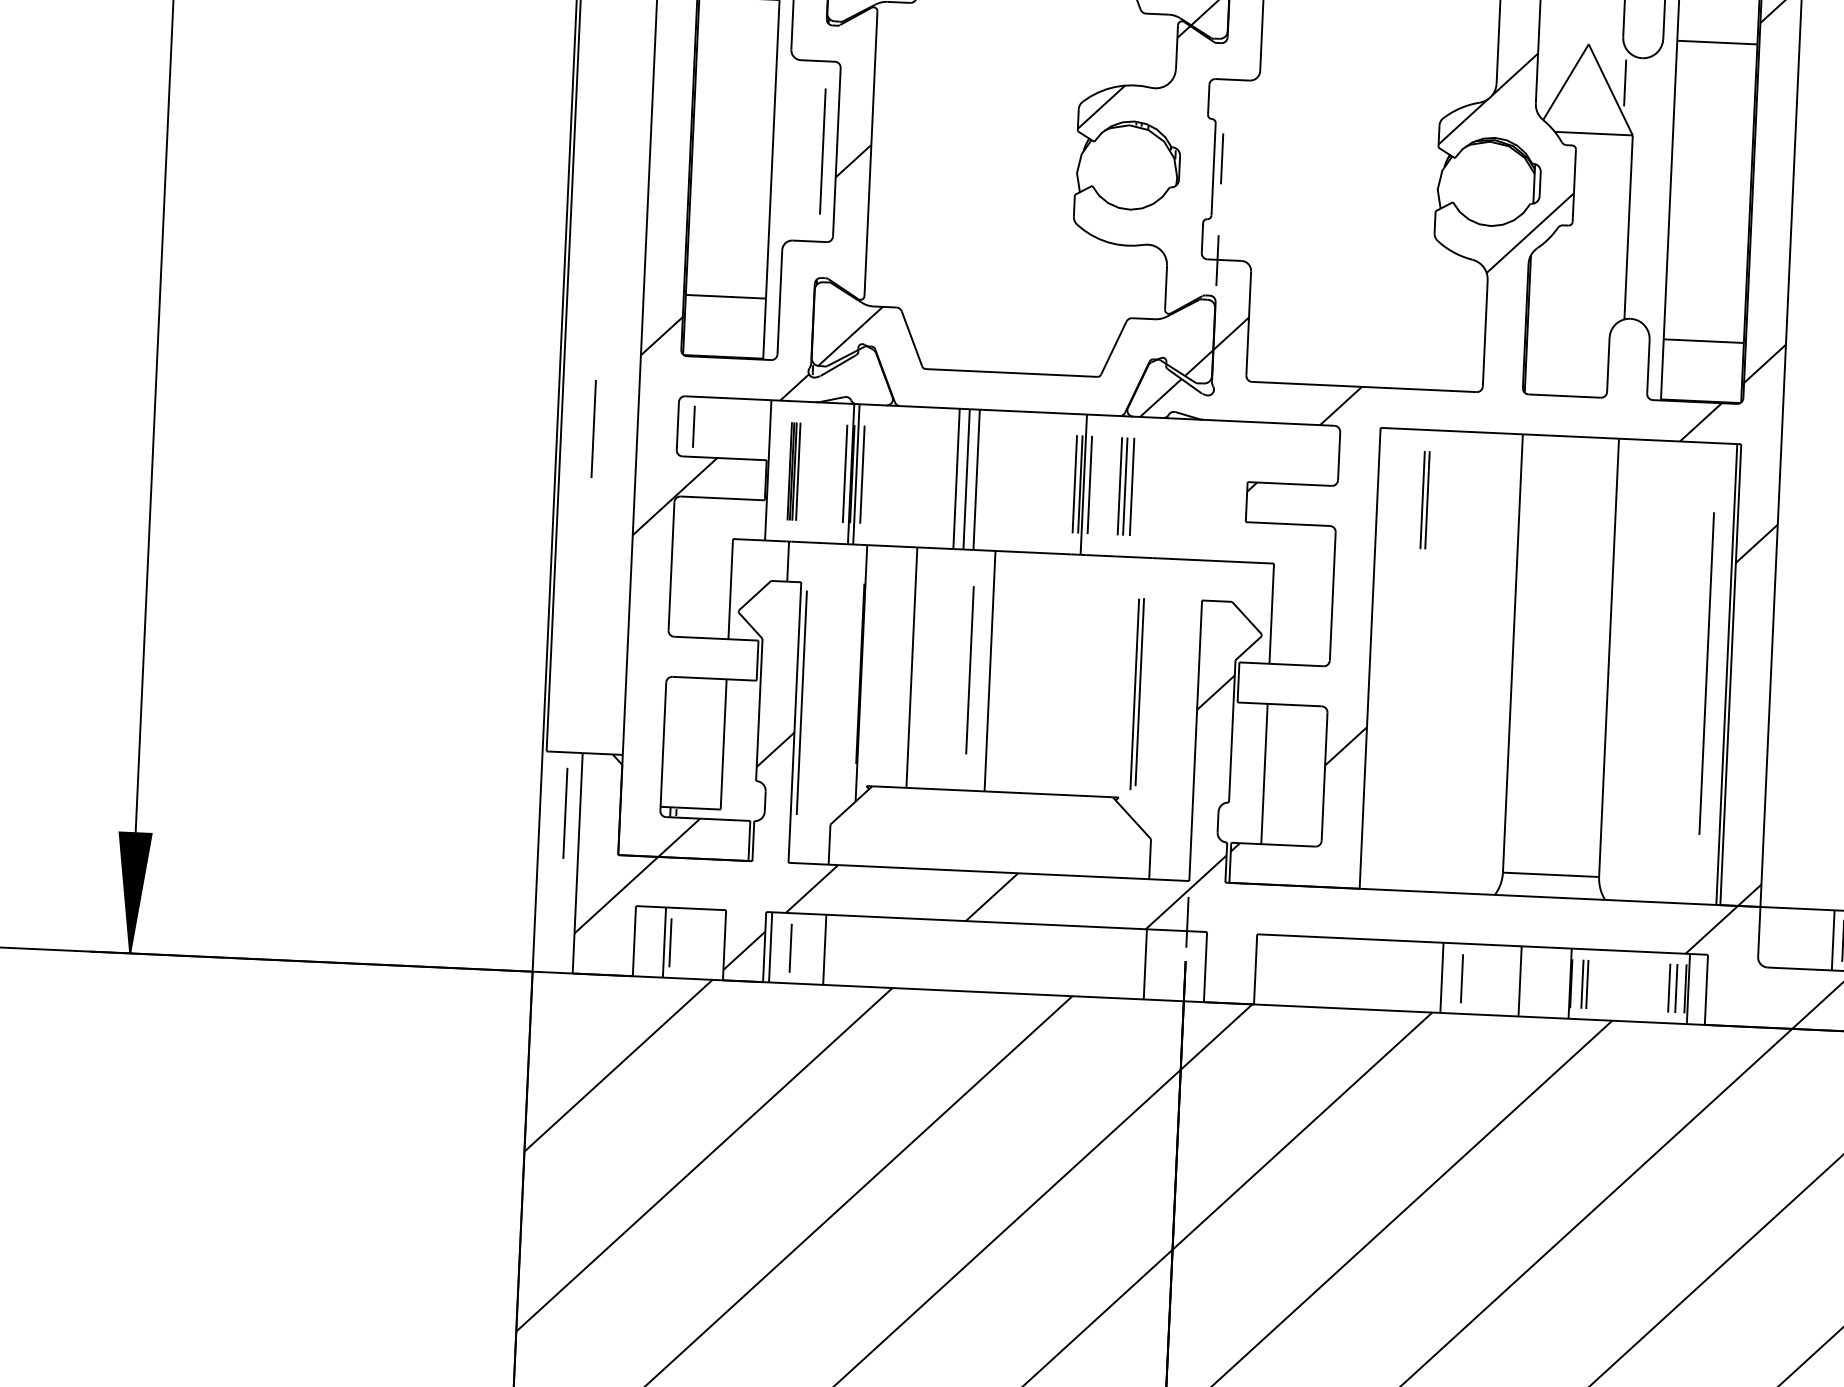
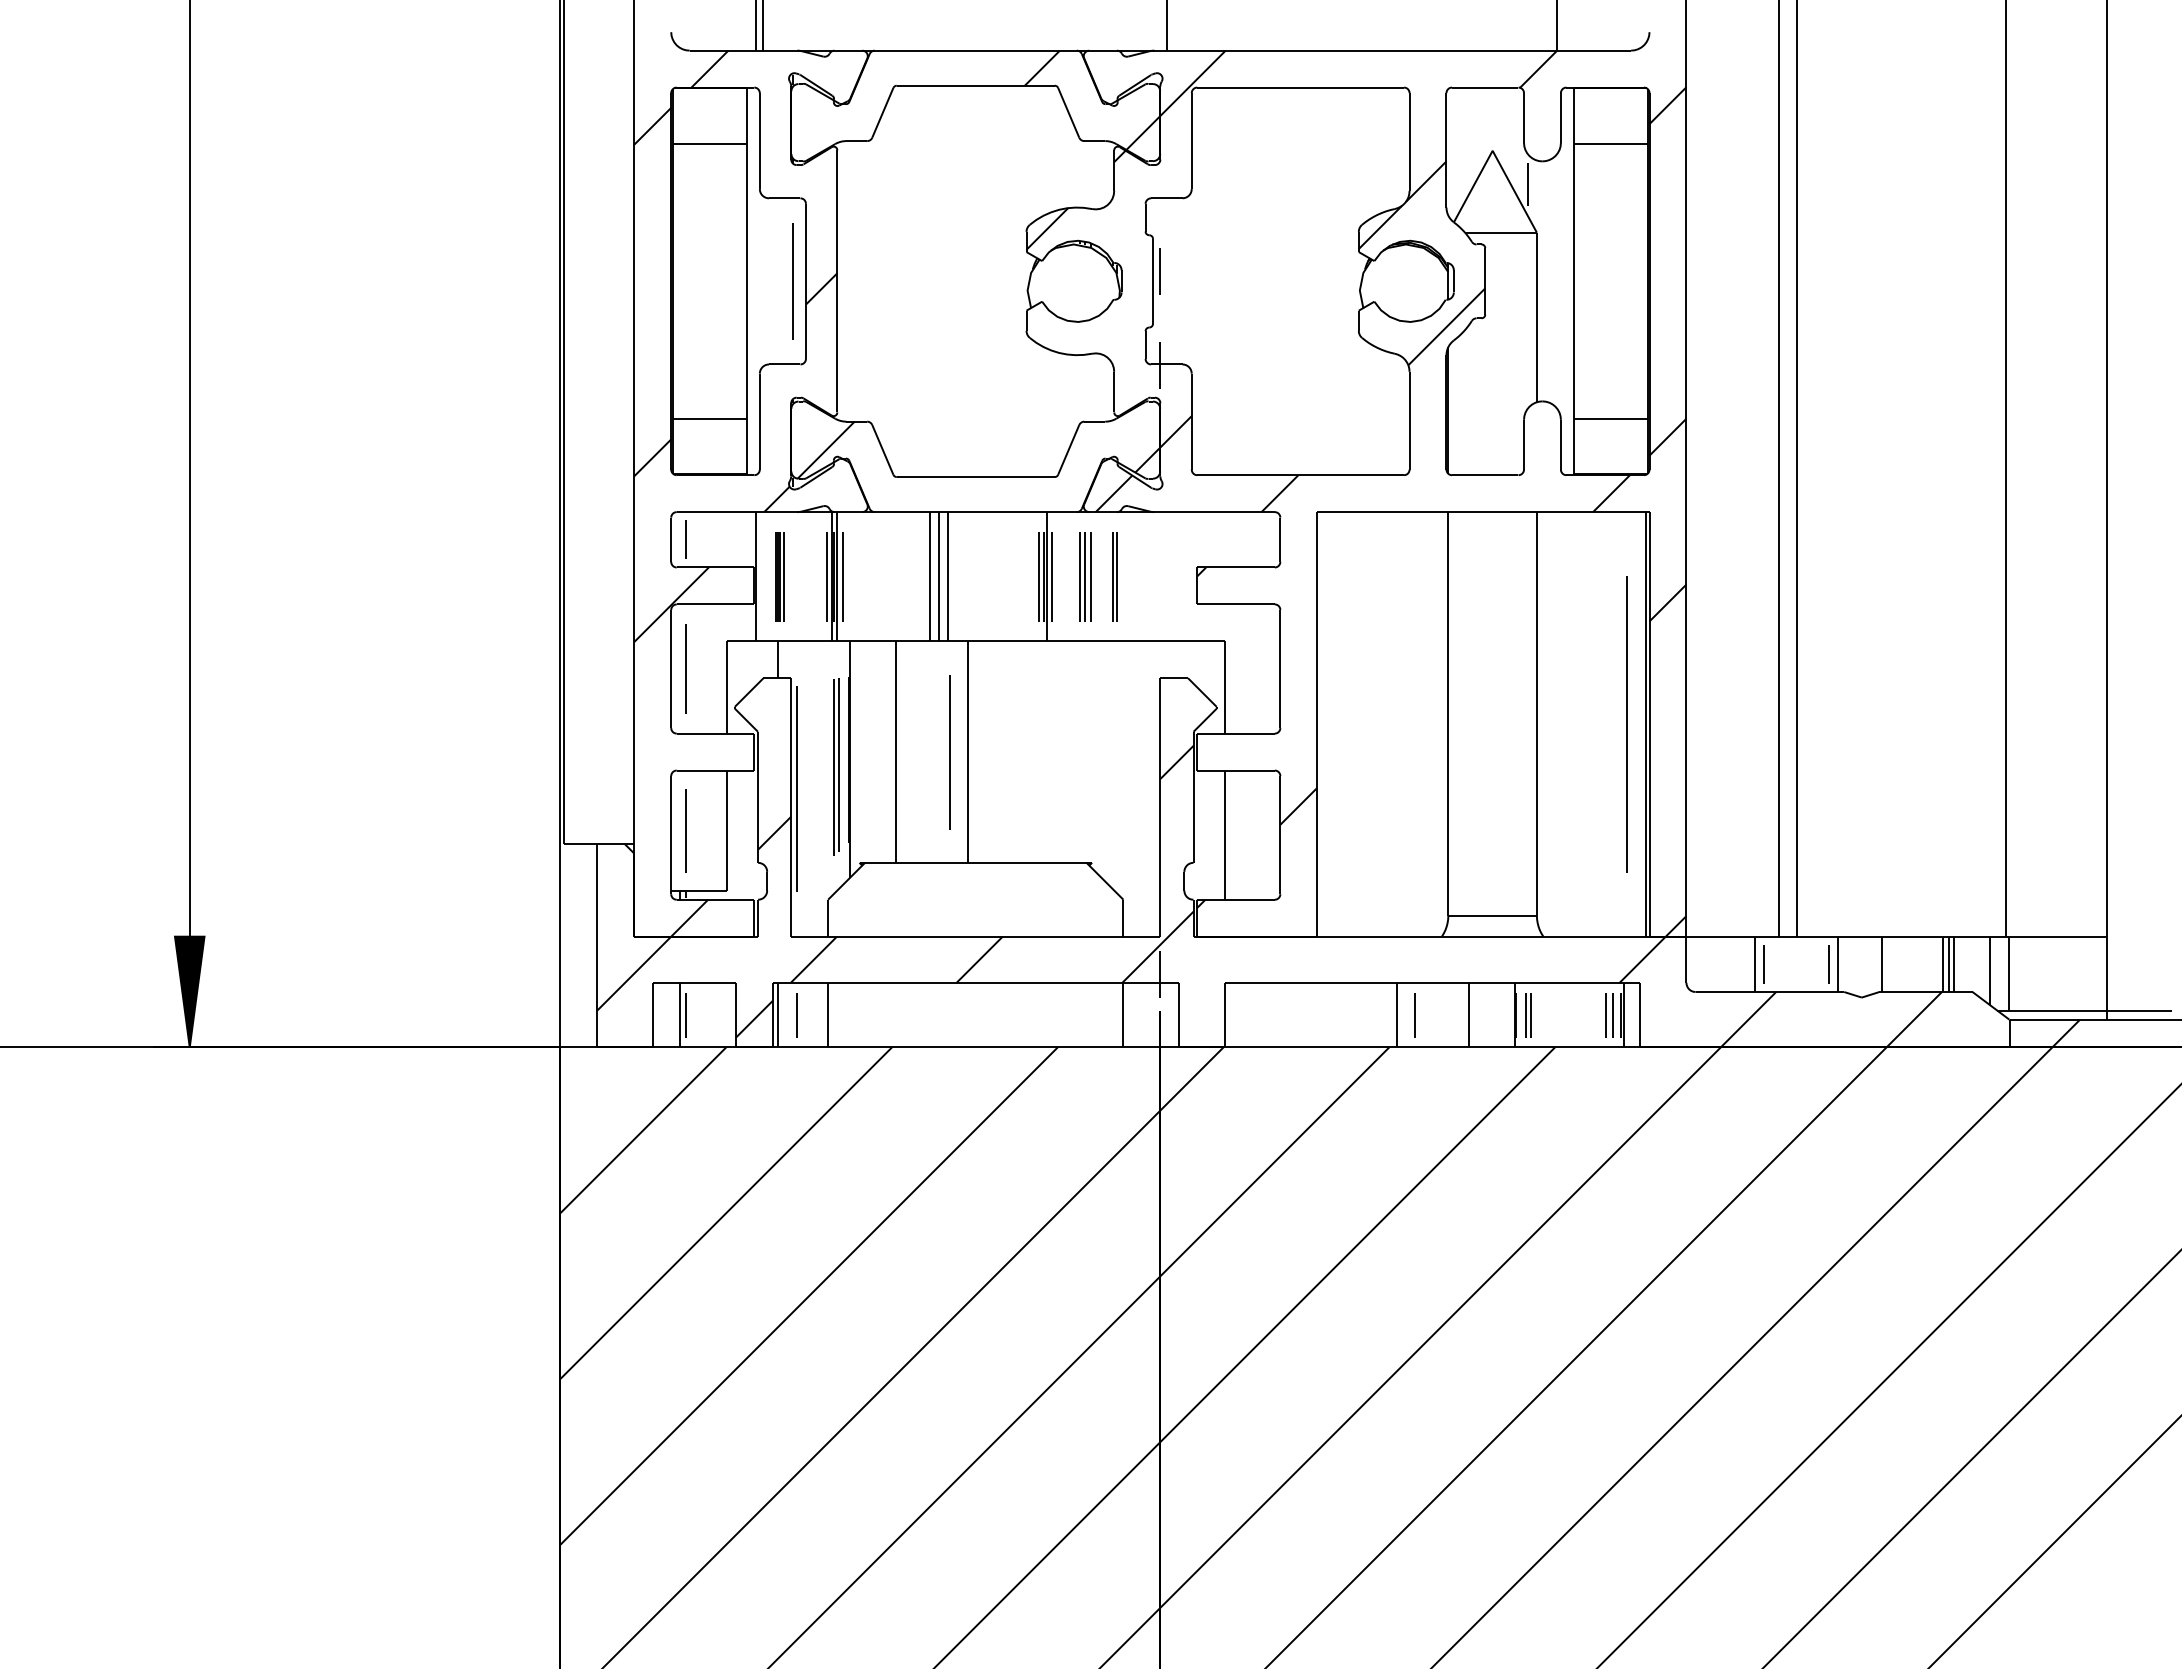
line: (593, 428) -> (685, 668), moved
part: (1424, 499) -> (1114, 576), moved
part: (1137, 693) -> (836, 766), moved
line: (564, 813) -> (685, 830), moved

